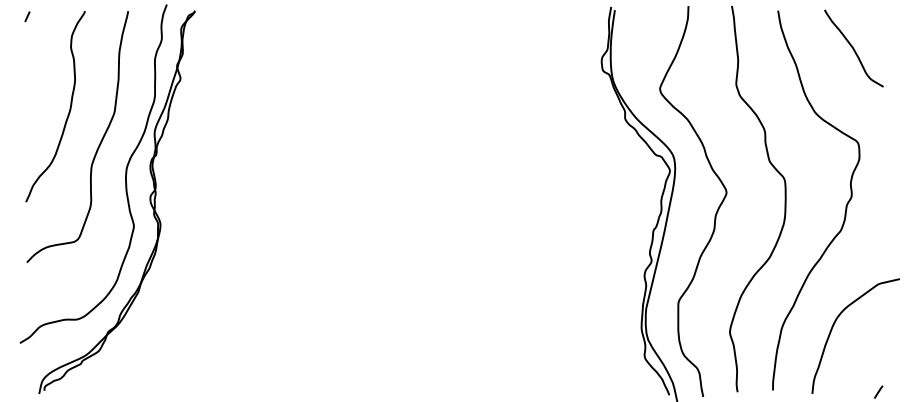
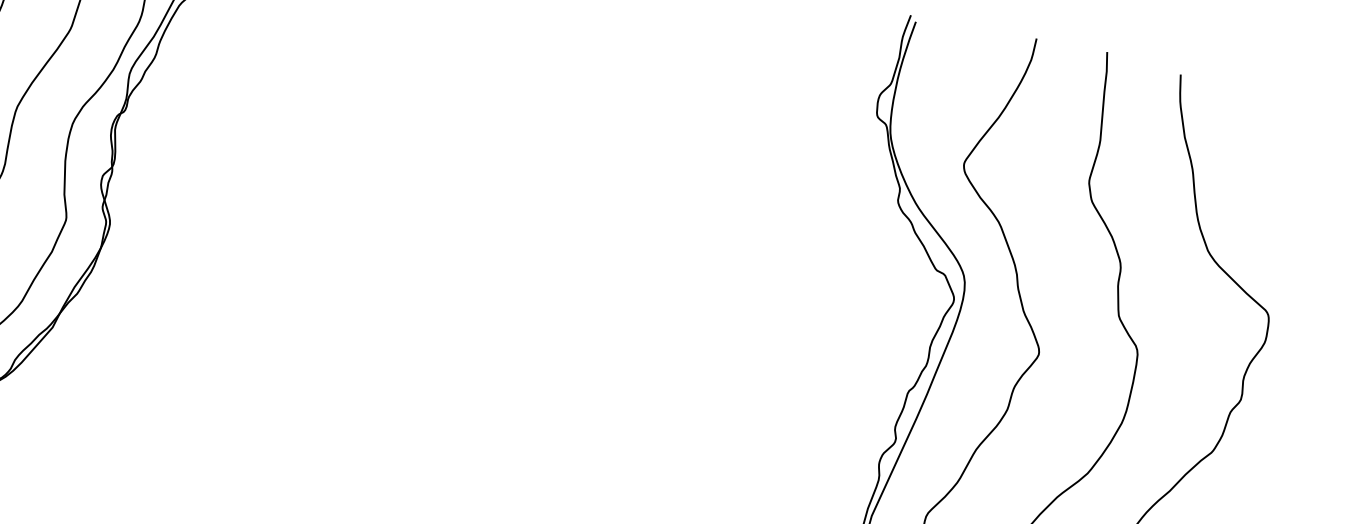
curve: (853, 48) -> (1291, 159), removed

